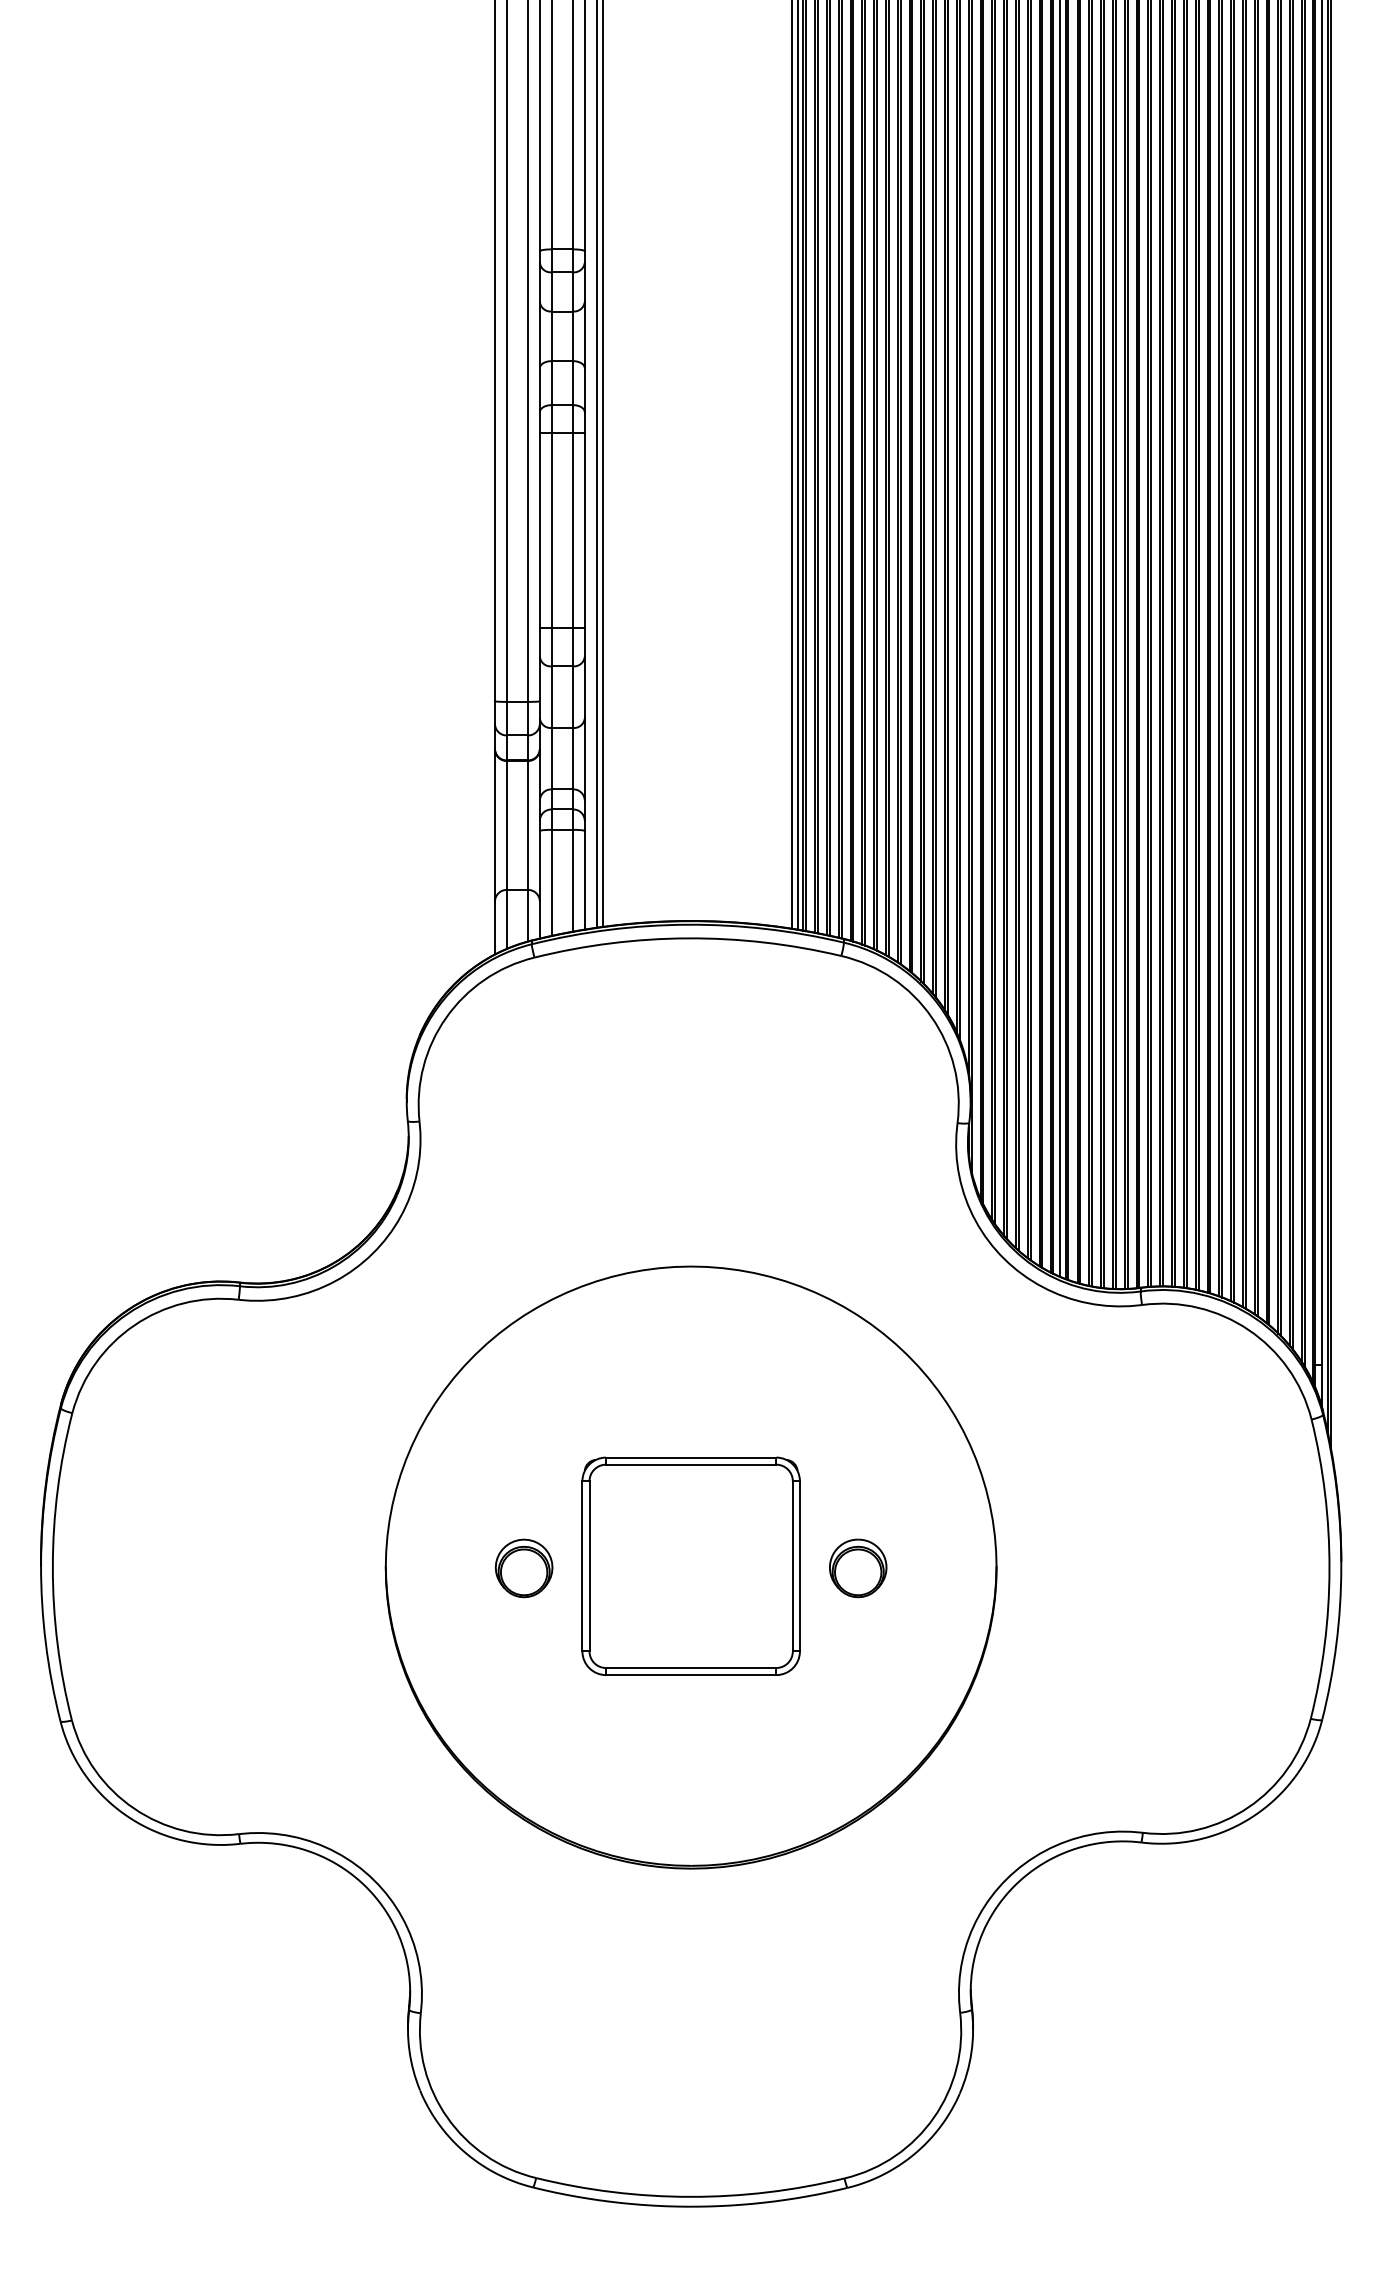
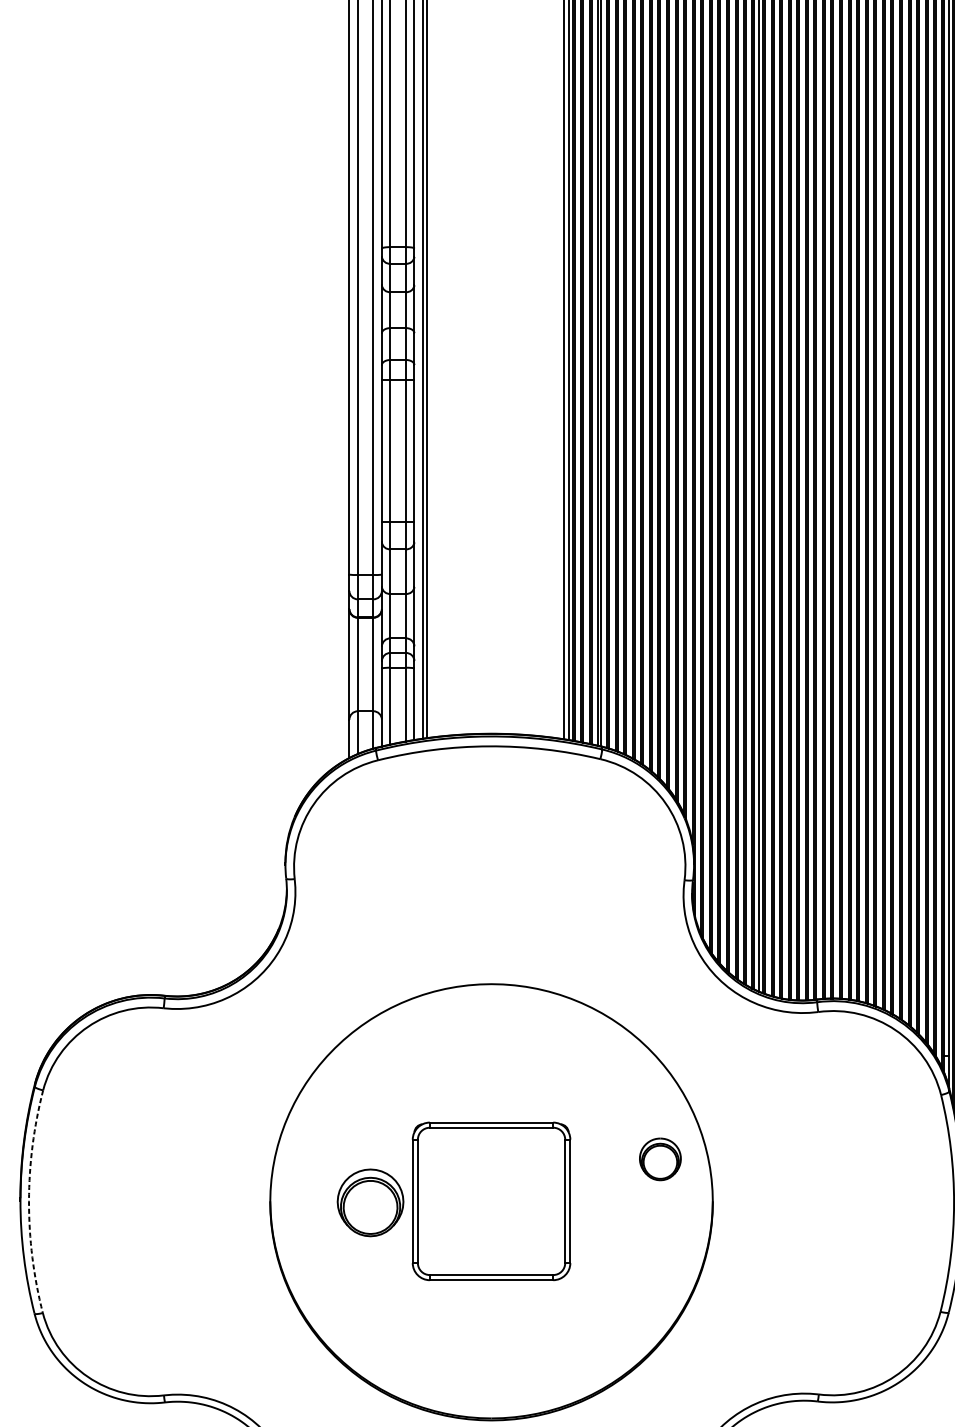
arc: (52, 1566) -> (28, 1201), solid -> dashed
part: (523, 1568) -> (370, 1202), size x1.6
part: (858, 1568) -> (660, 1159), moved

